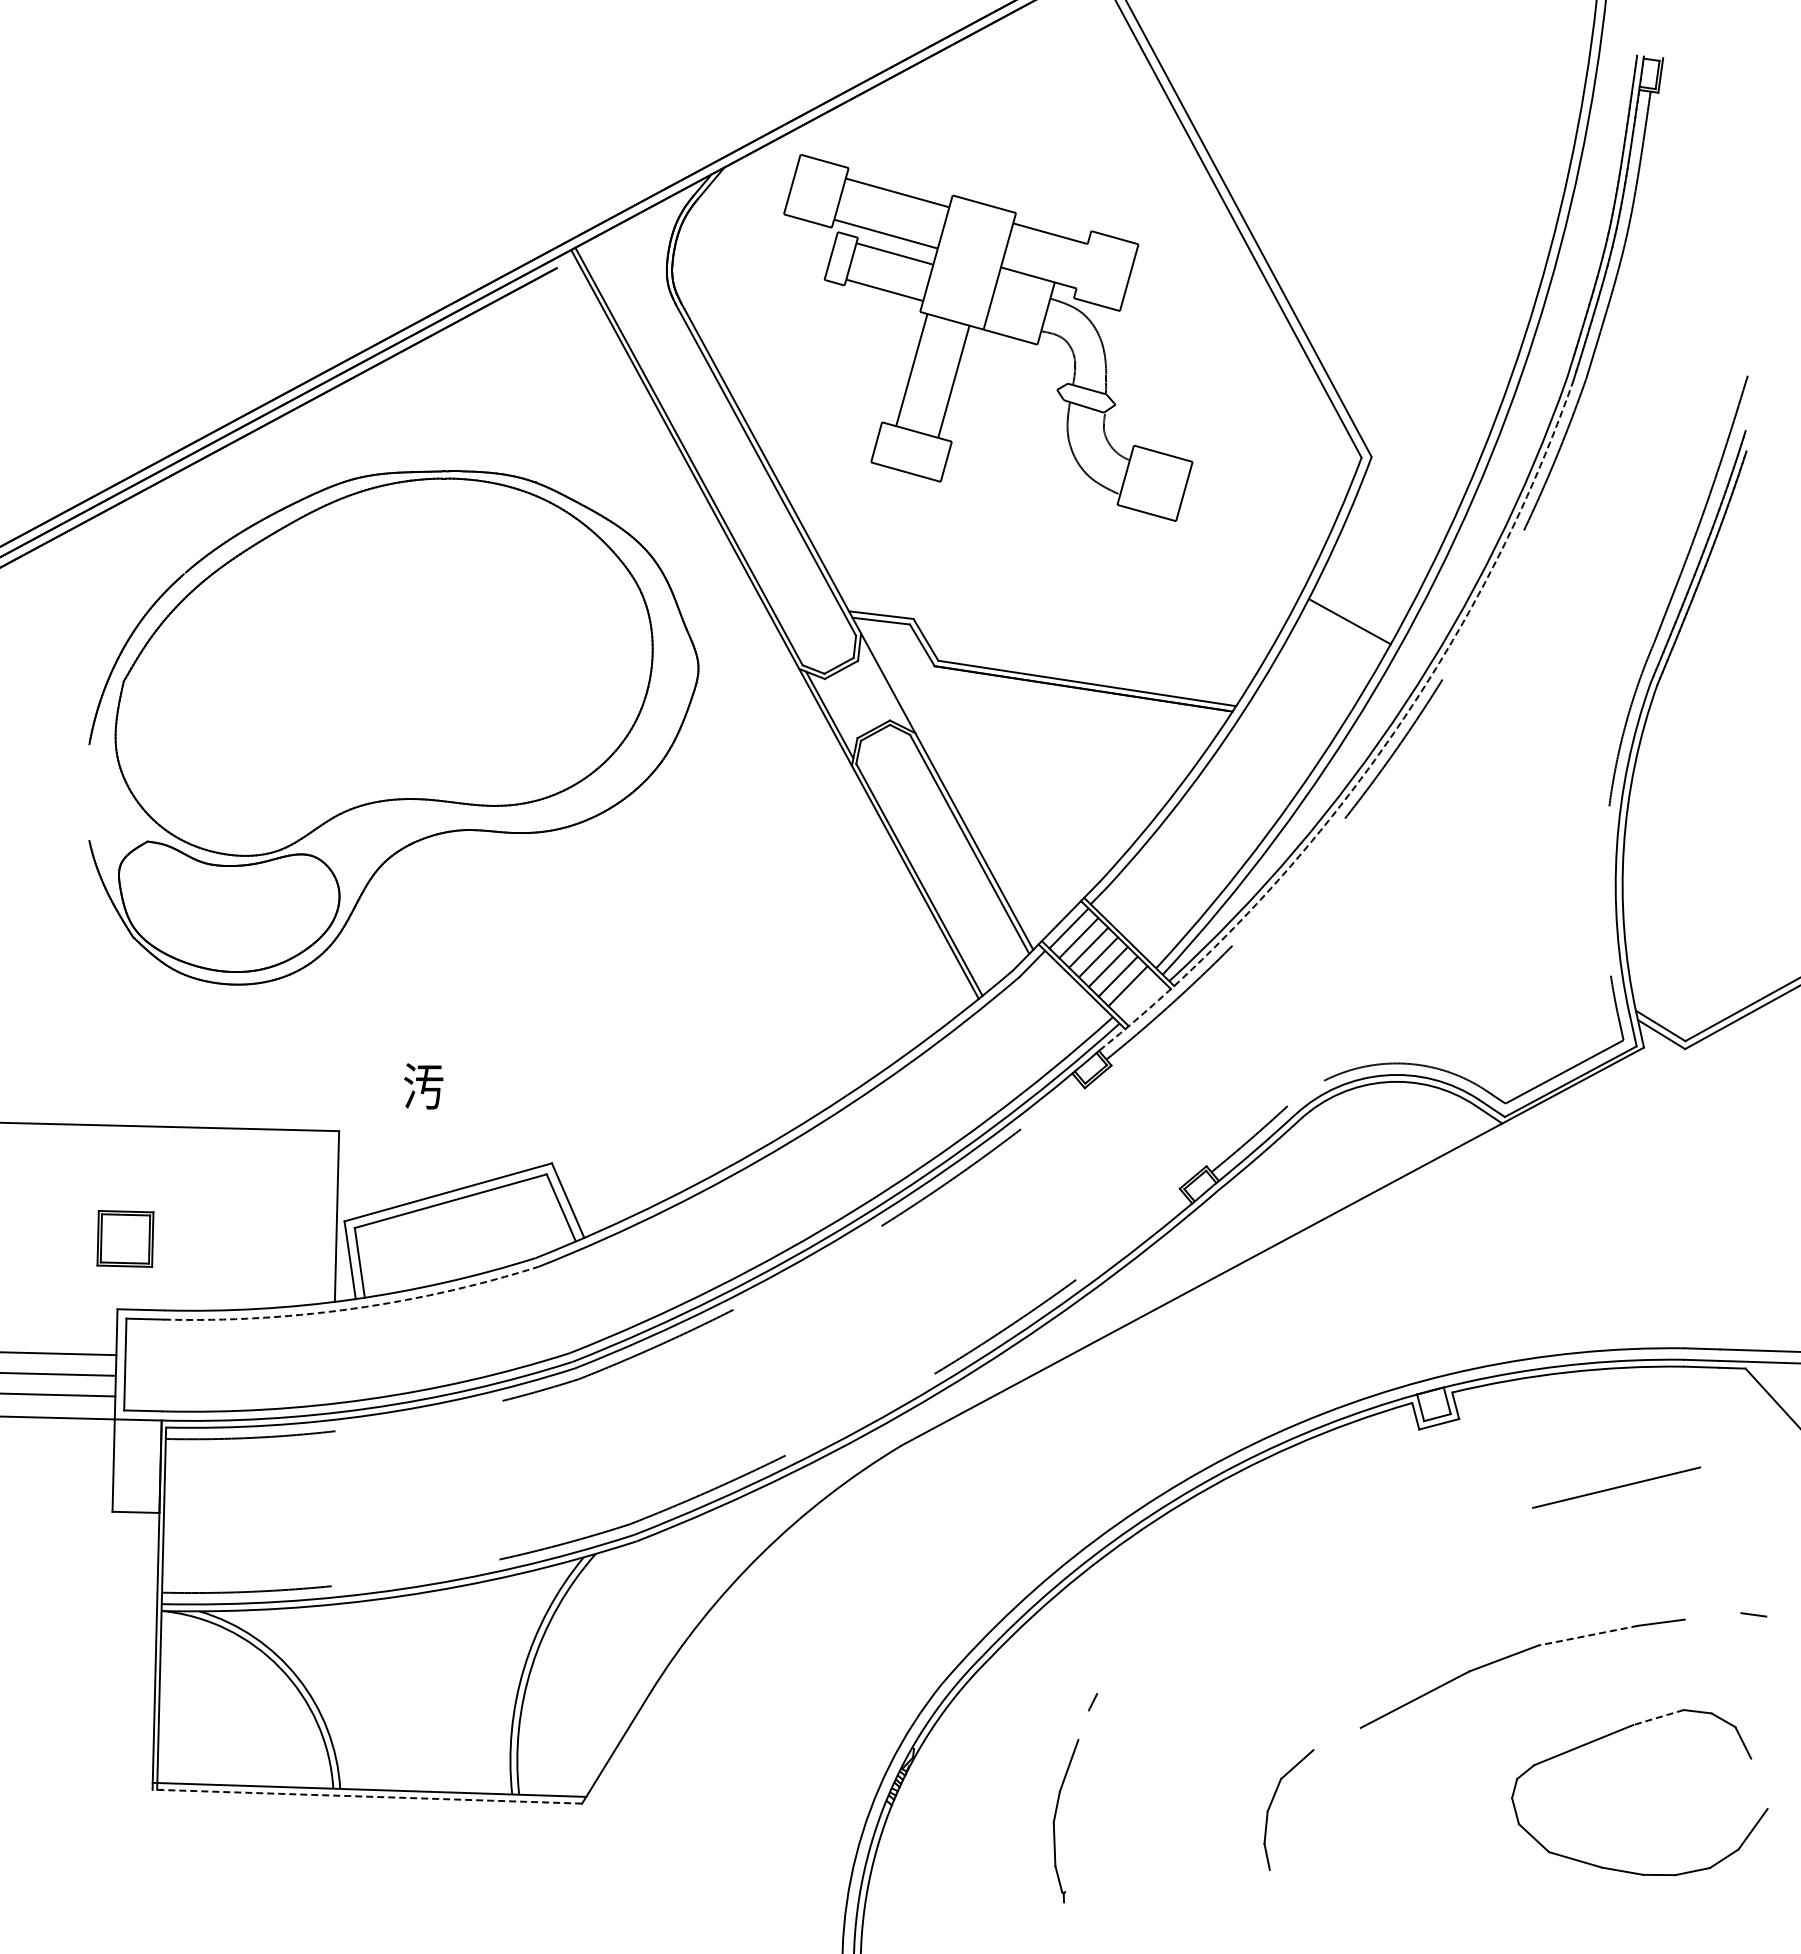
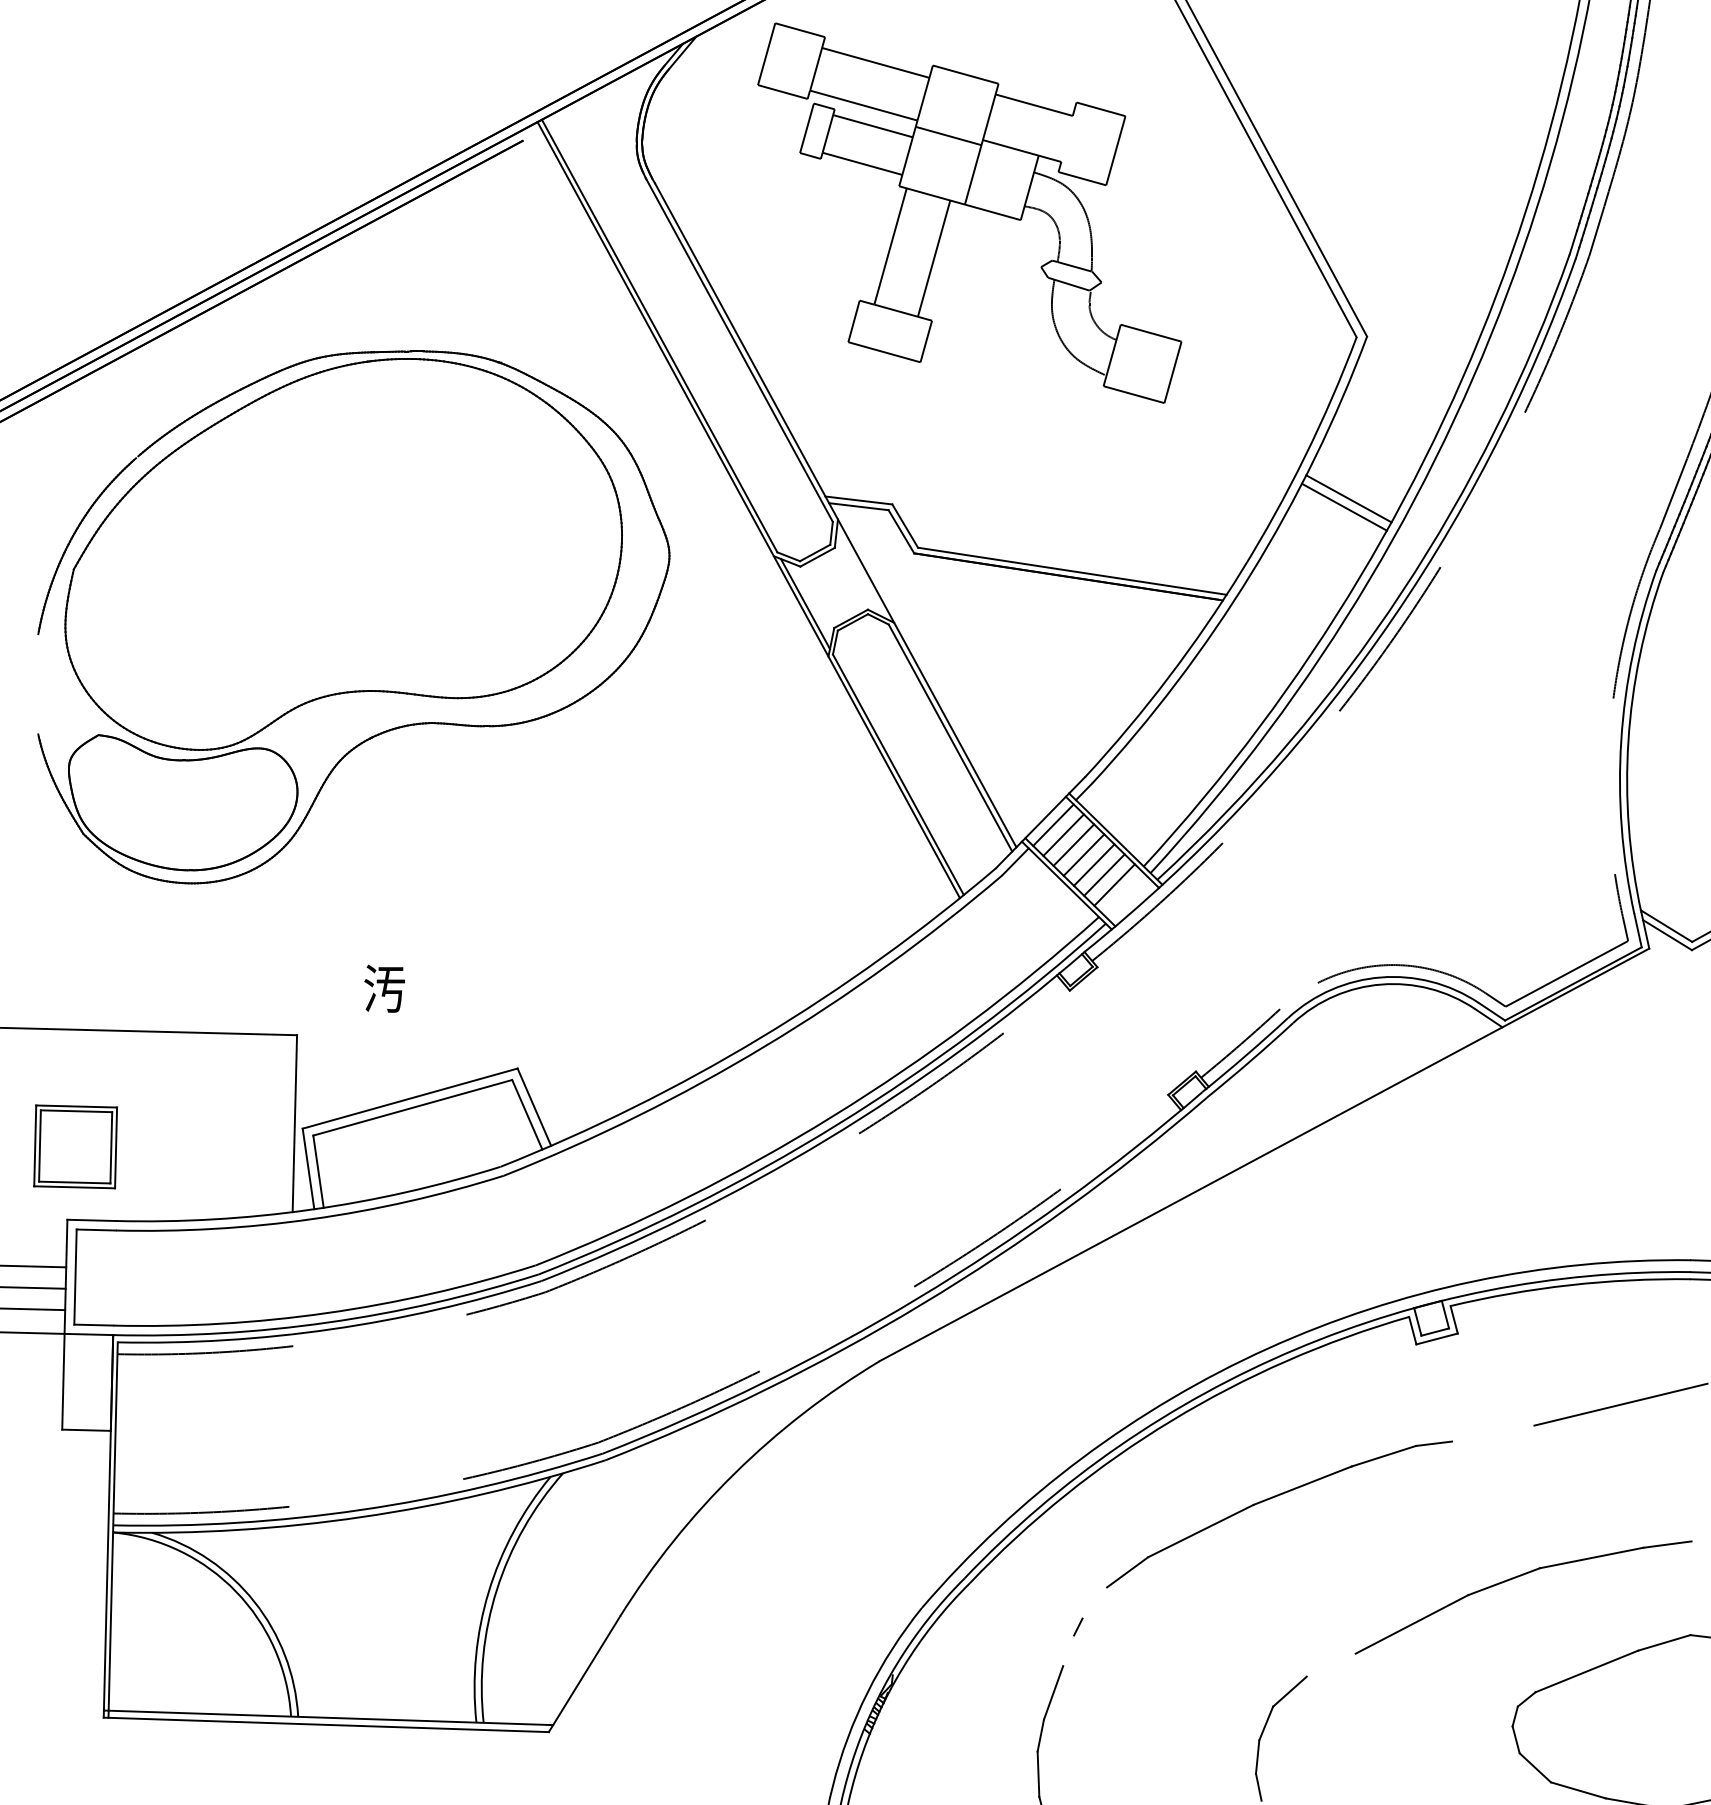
line: (967, 263) -> (948, 136), added
line: (1353, 613) -> (1348, 498), added
arc: (1382, 748) -> (1378, 638), dashed -> solid
part: (125, 1238) -> (75, 1146), size x1.43
arc: (353, 1308) -> (311, 1218), dashed -> solid
part: (1280, 1578) -> (1272, 1498), added
line: (1588, 1635) -> (1591, 1557), dashed -> solid
line: (1658, 1717) -> (1664, 1642), dashed -> solid
line: (367, 1796) -> (326, 1724), dashed -> solid

